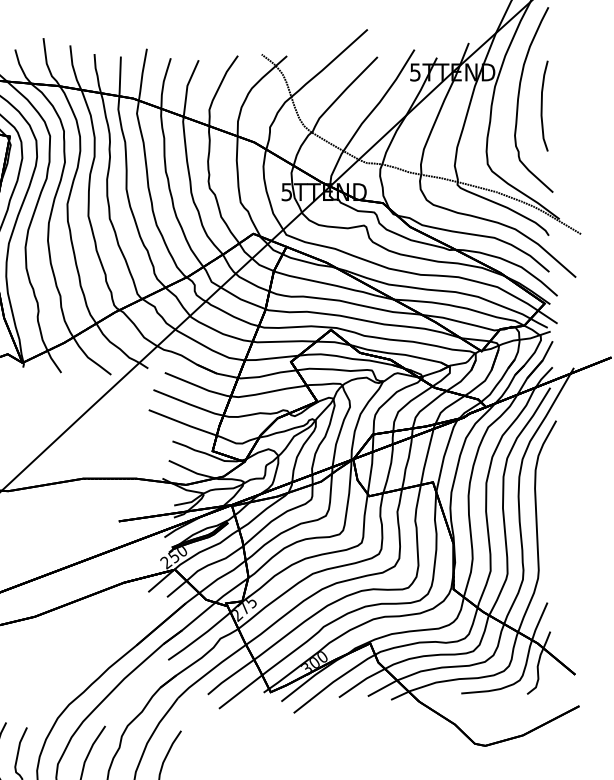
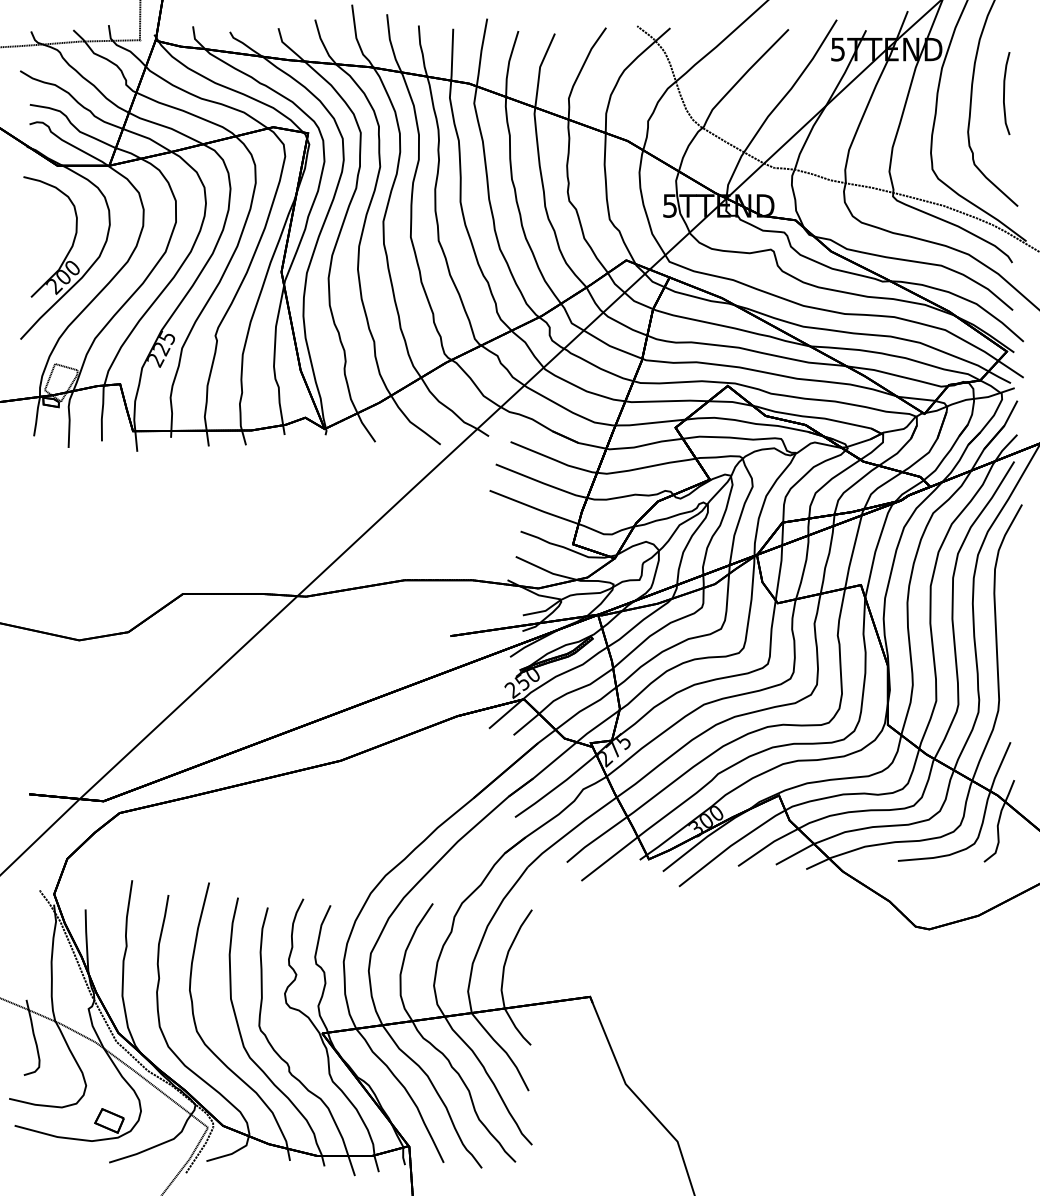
part: (544, 106) -> (1006, 93), size x0.7

